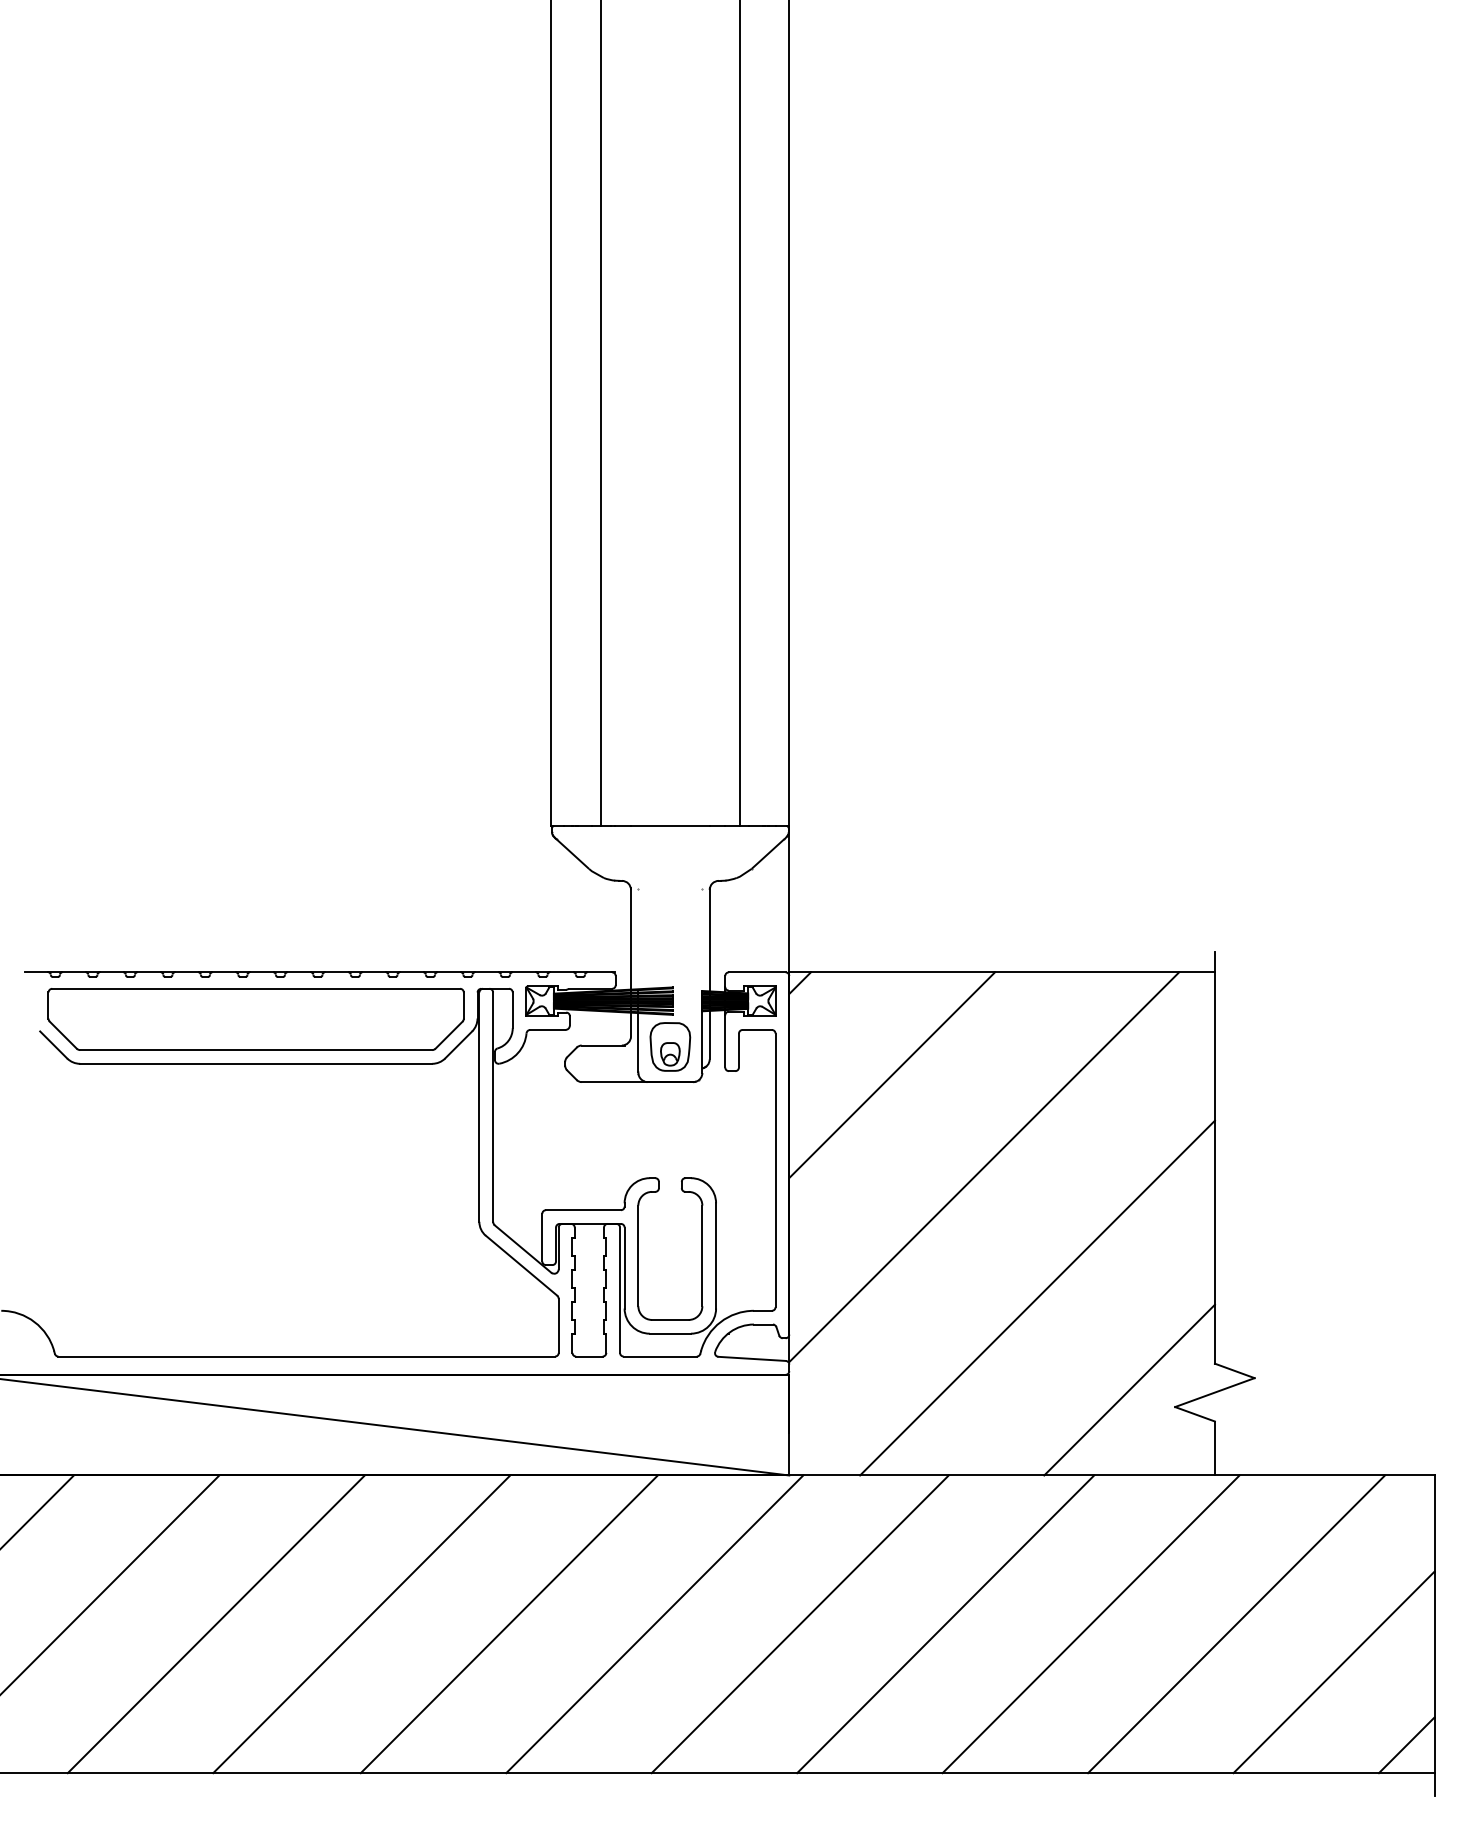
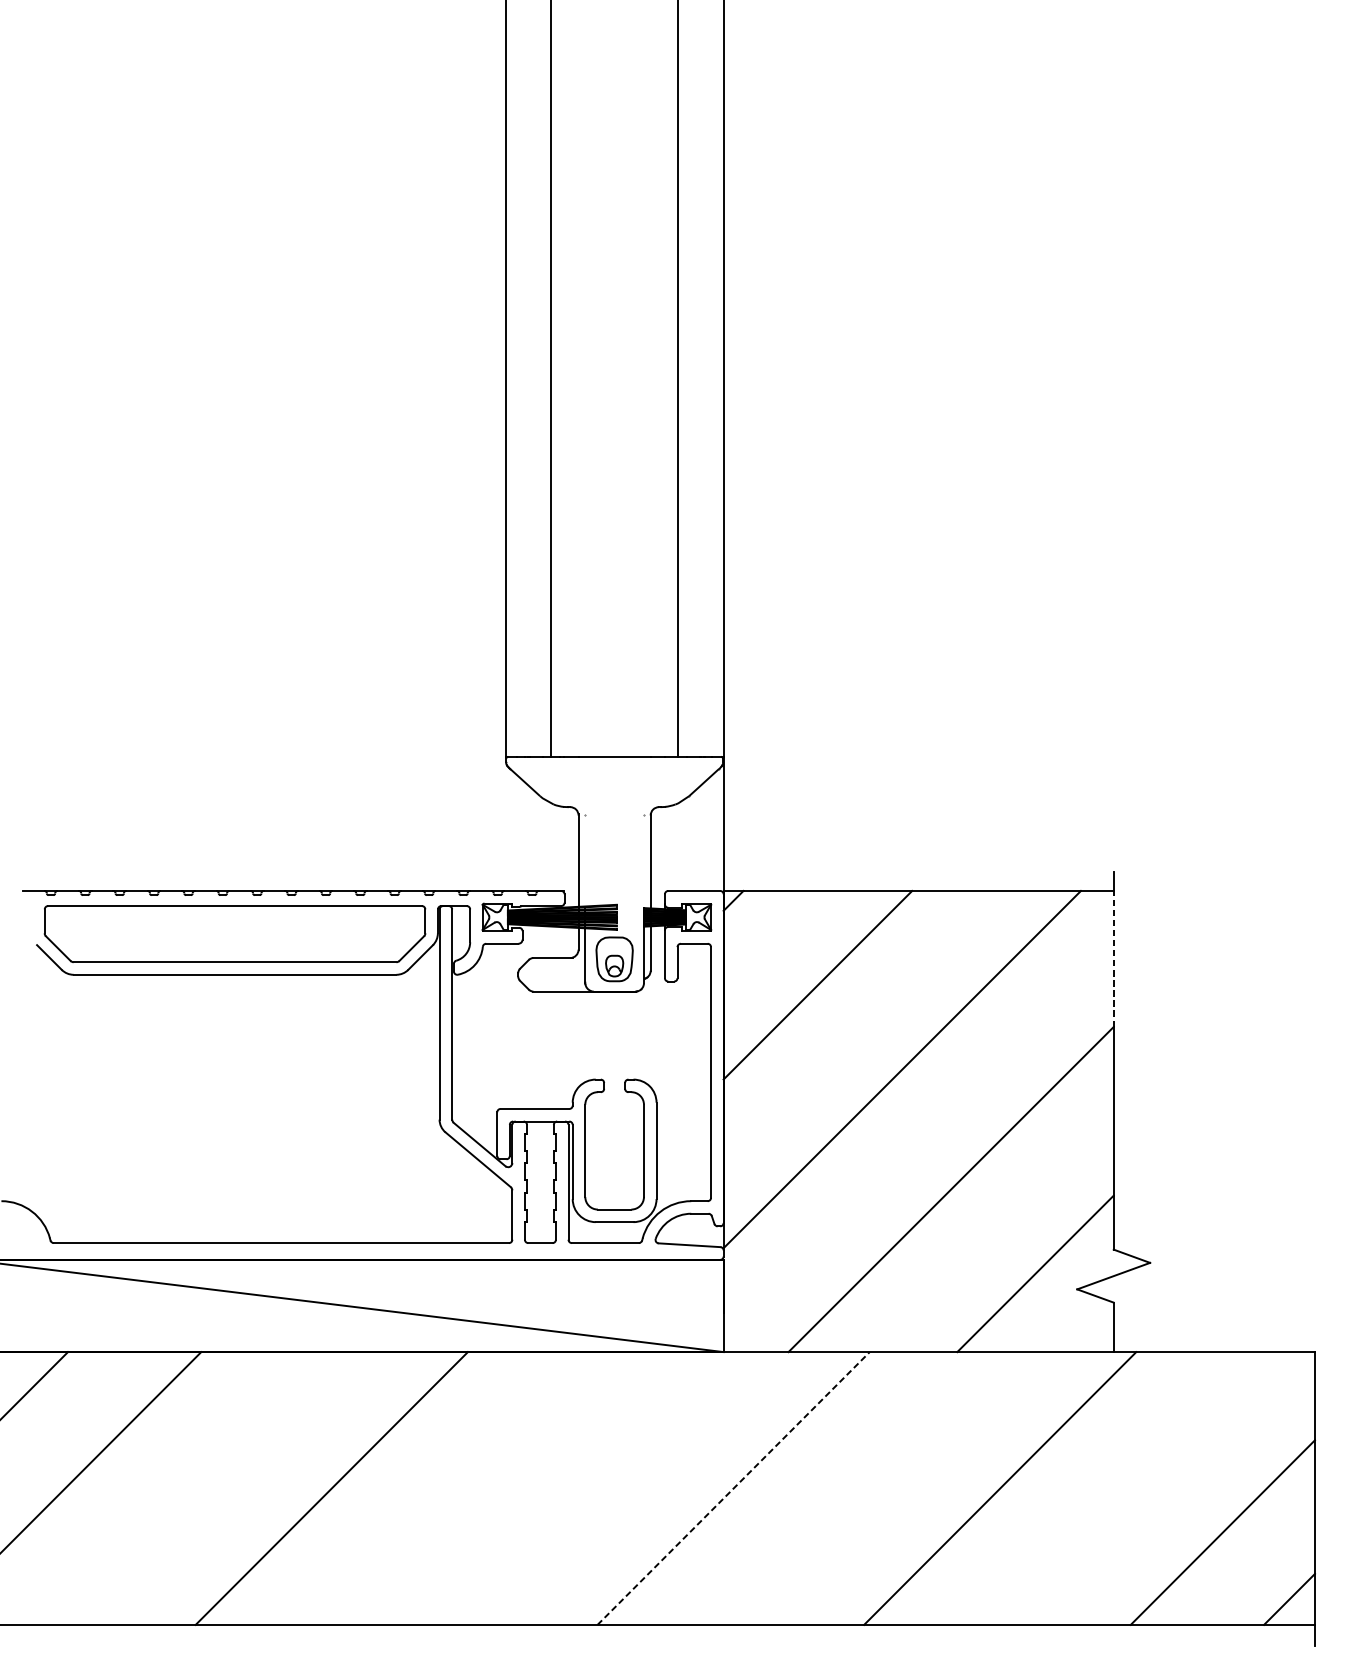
line: (1214, 1046) -> (1113, 958), solid -> dashed
line: (800, 1623) -> (733, 1487), solid -> dashed
line: (215, 1624) -> (197, 1488), removed
line: (508, 1624) -> (466, 1488), removed
line: (654, 1624) -> (600, 1488), removed
line: (945, 1624) -> (866, 1488), removed
line: (1236, 1624) -> (1133, 1488), removed

